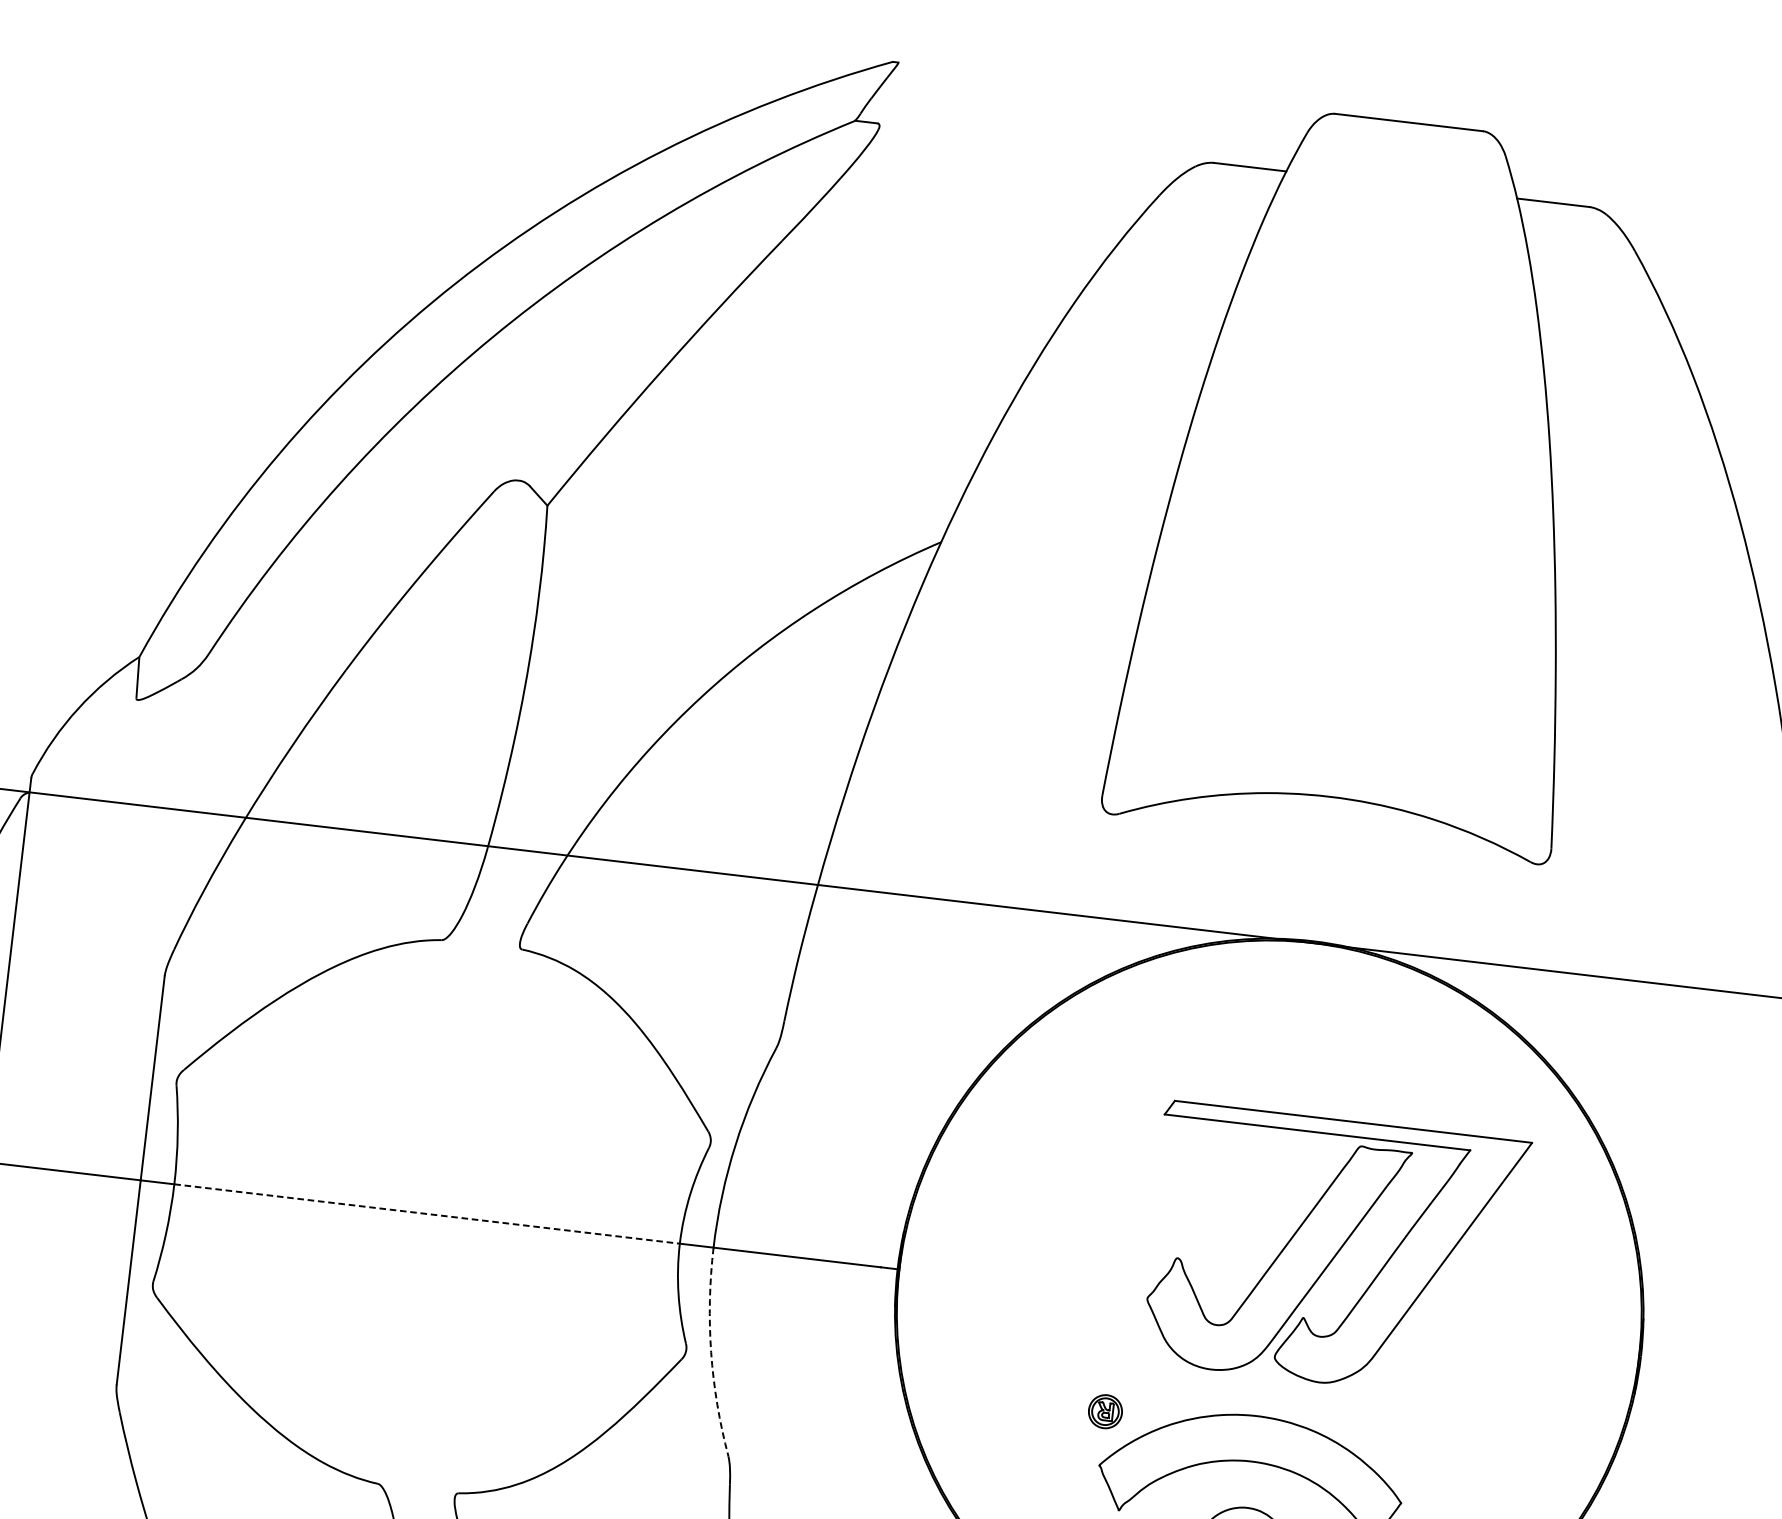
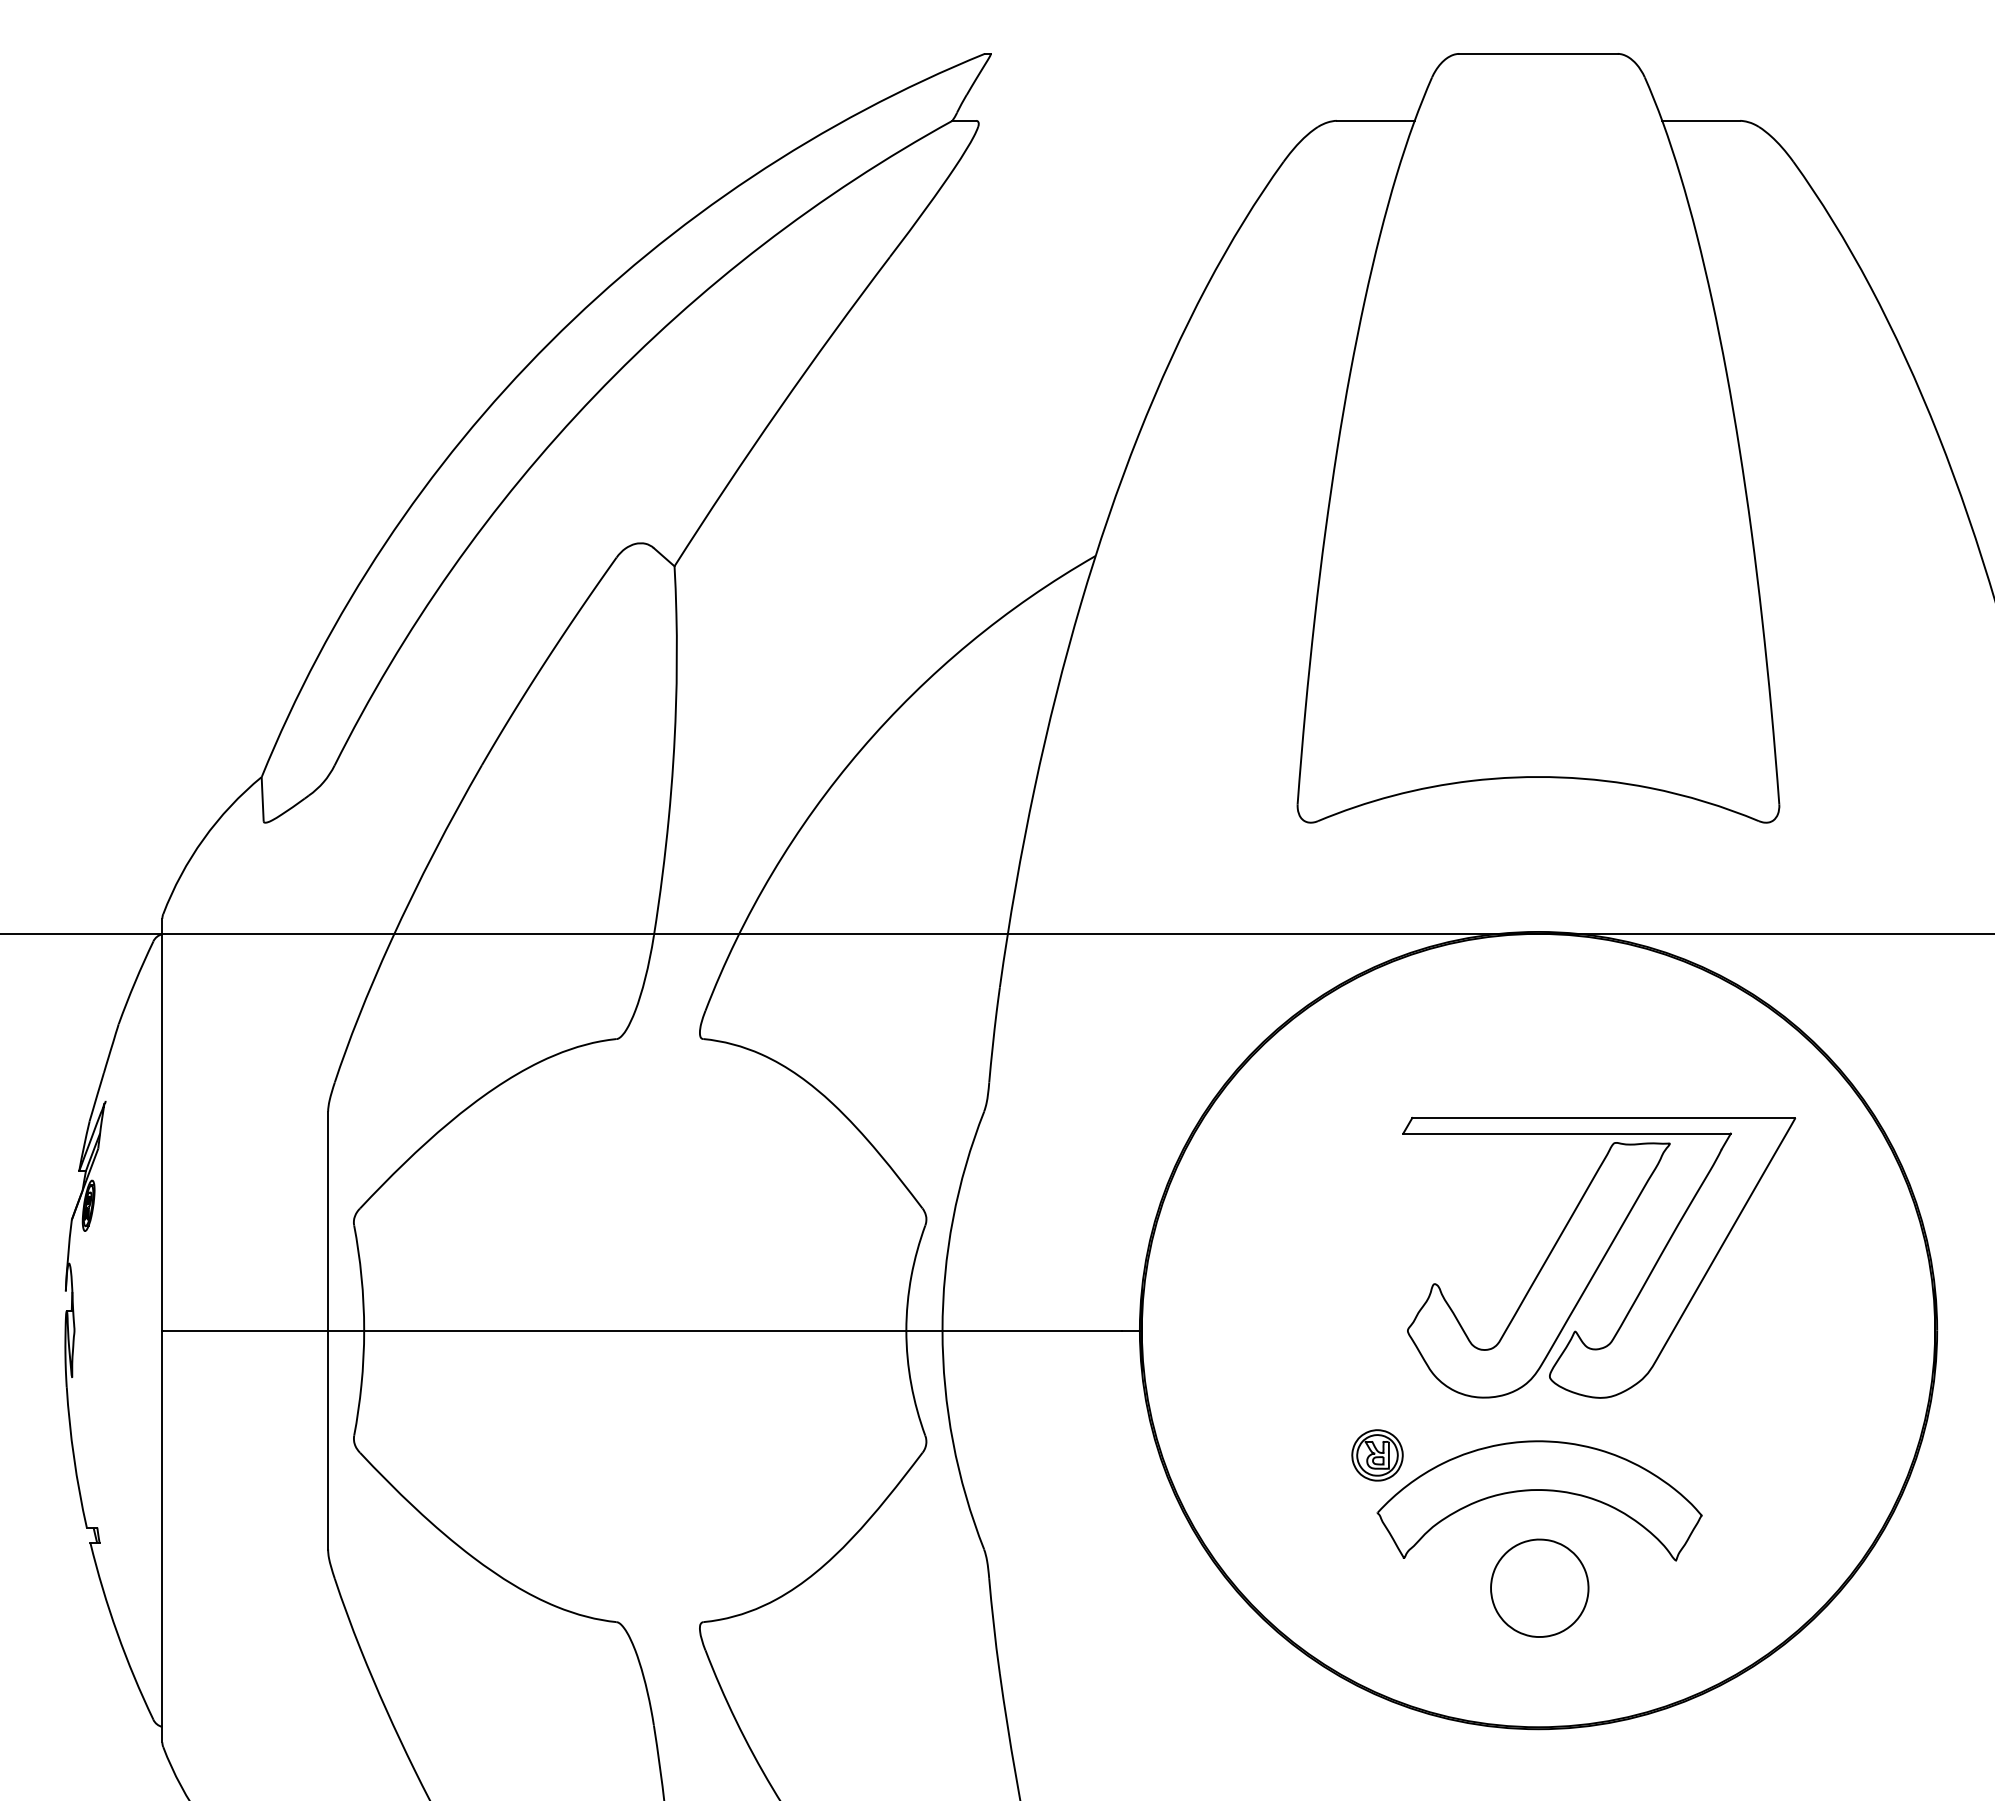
line: (427, 1213) -> (635, 1330), dashed -> solid
arc: (711, 1353) -> (953, 1442), dashed -> solid
part: (1105, 1411) -> (1377, 1455), size x1.43

